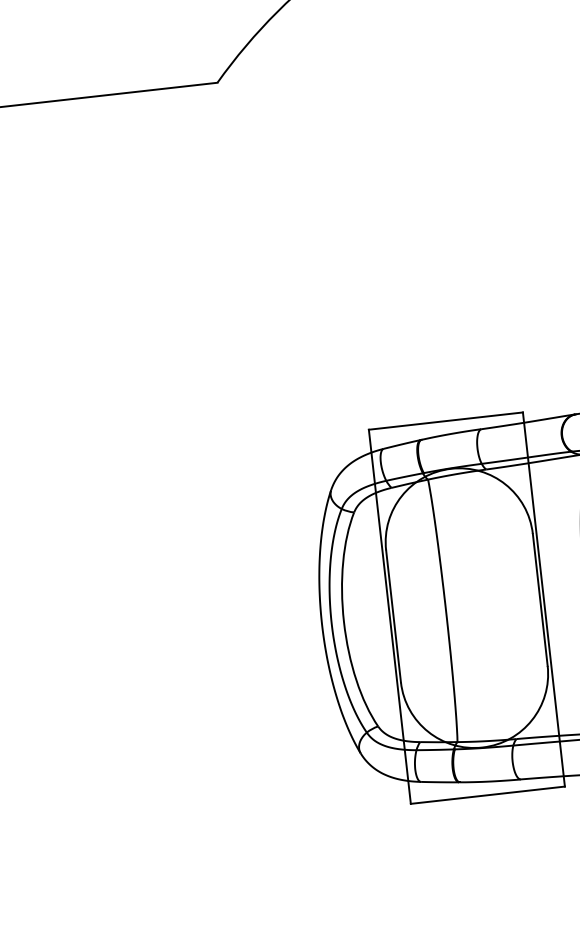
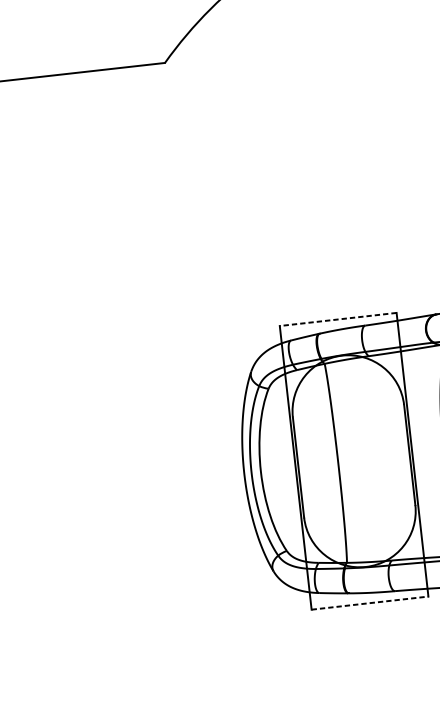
line: (445, 421) -> (337, 319), solid -> dashed
line: (487, 795) -> (369, 603), solid -> dashed

